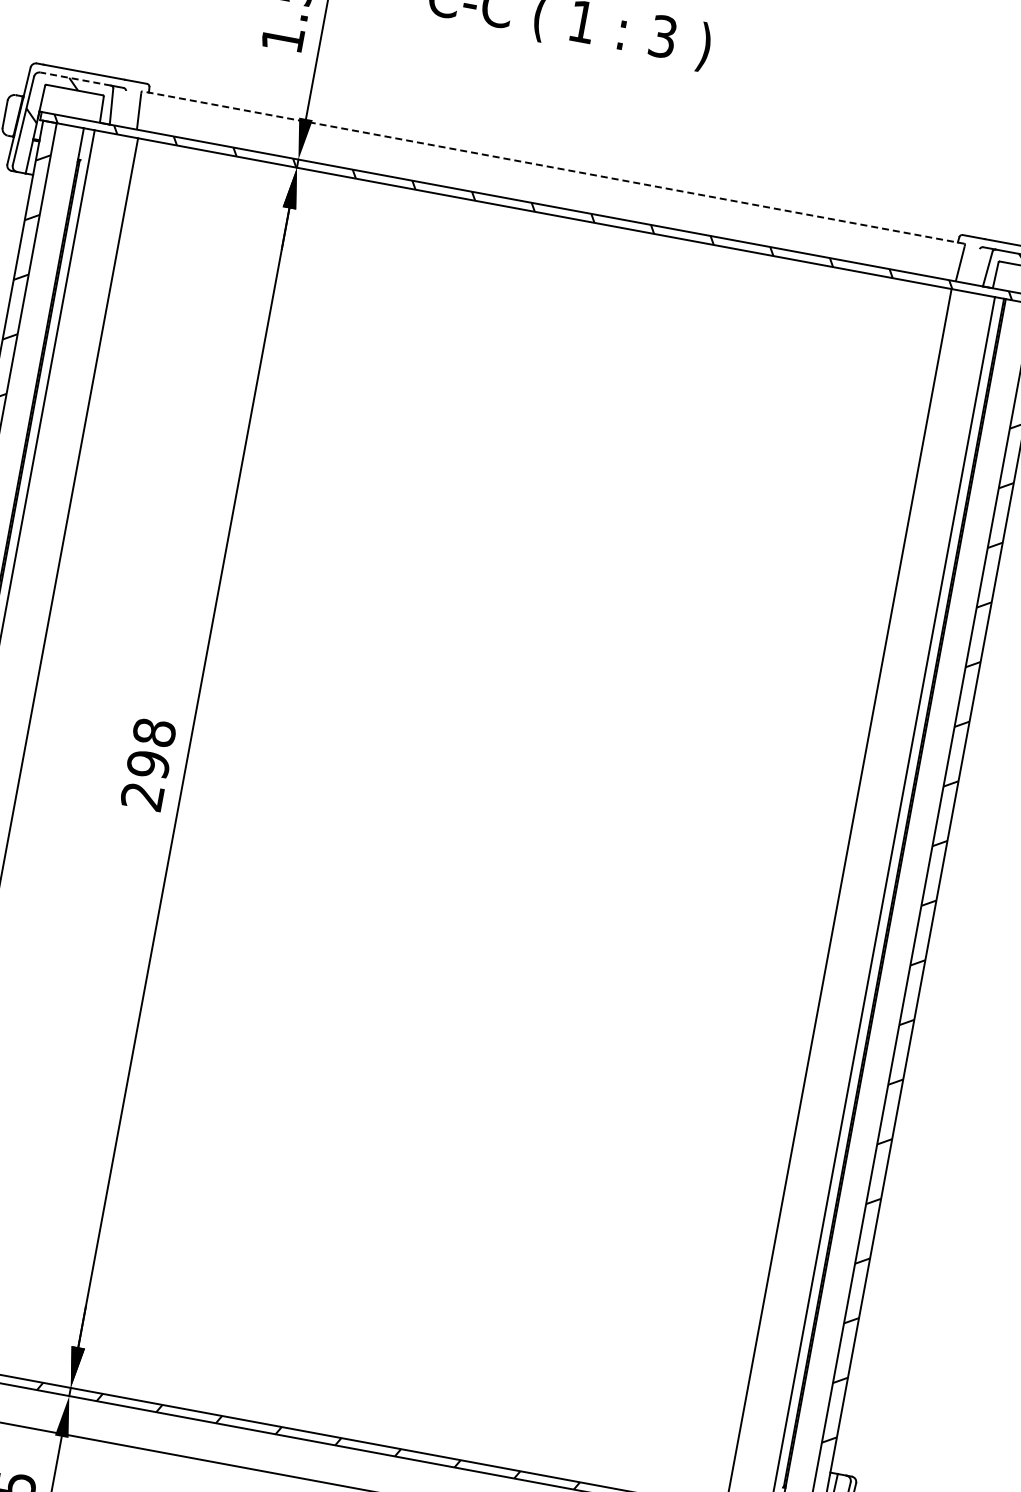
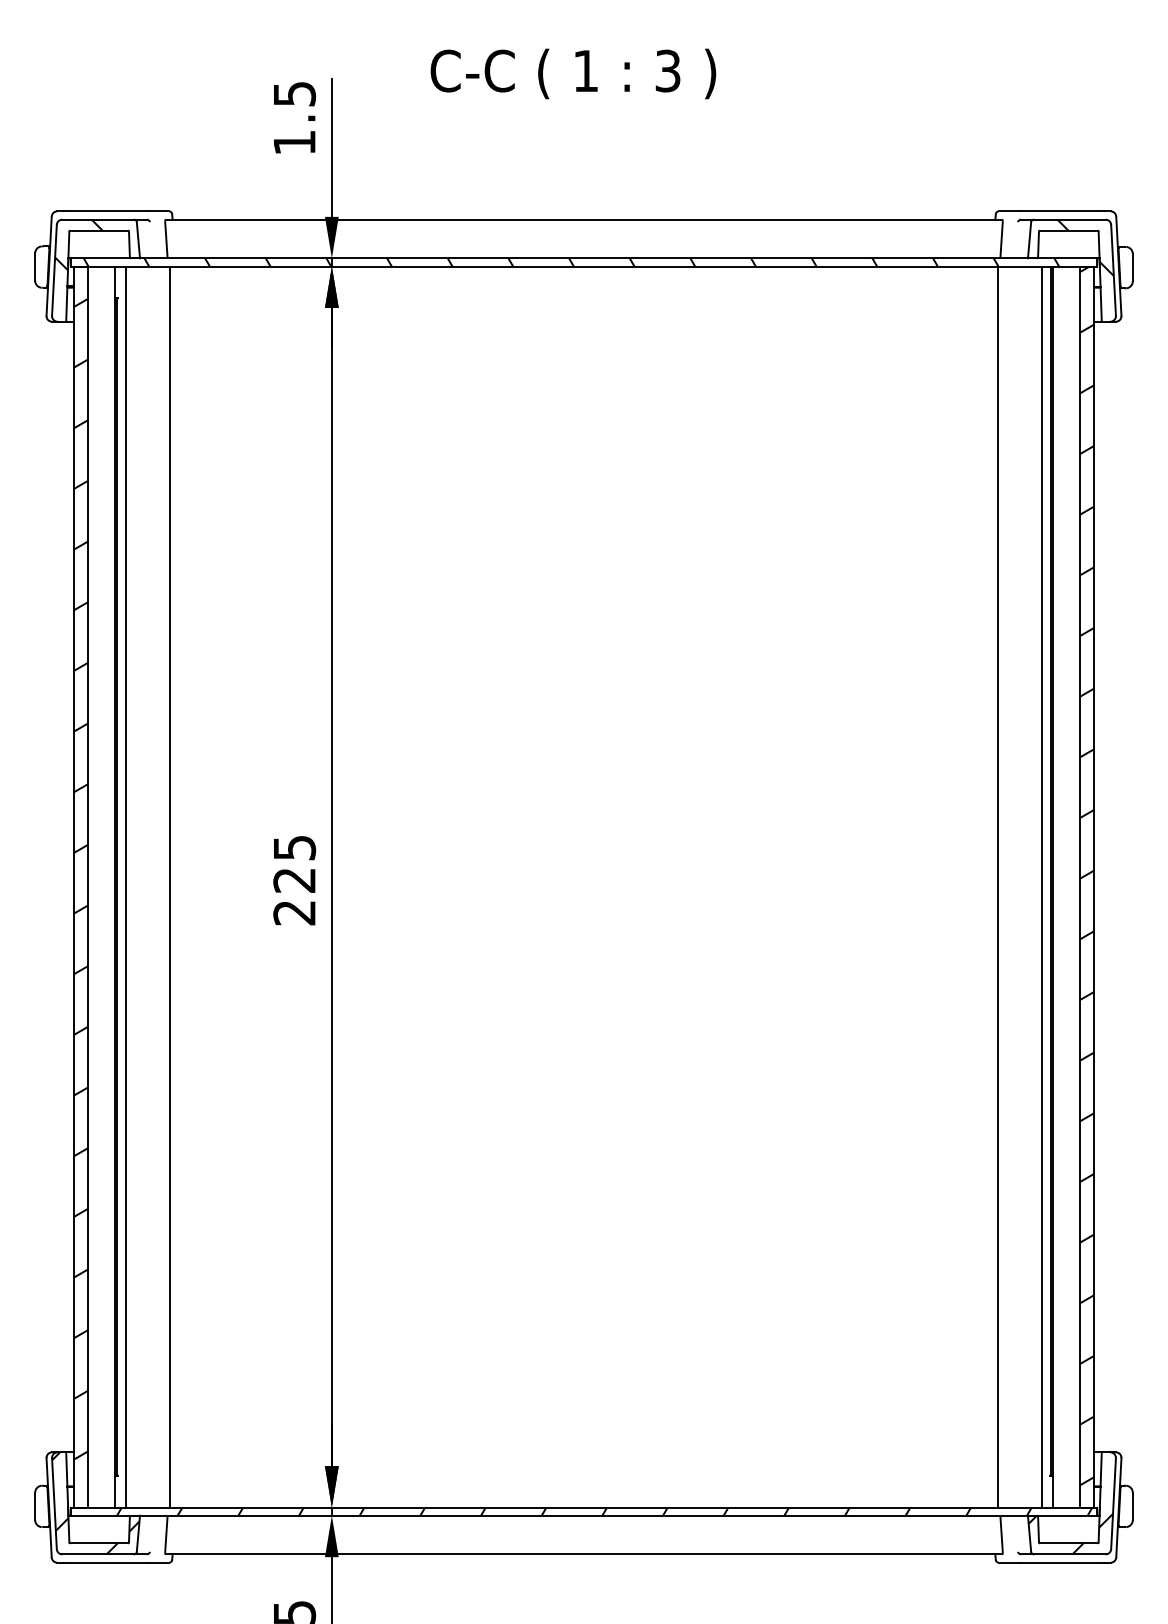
line: (76, 78) -> (98, 219), dashed -> solid
line: (552, 167) -> (583, 219), dashed -> solid
text: (151, 748) -> (294, 864), 298 -> 225

